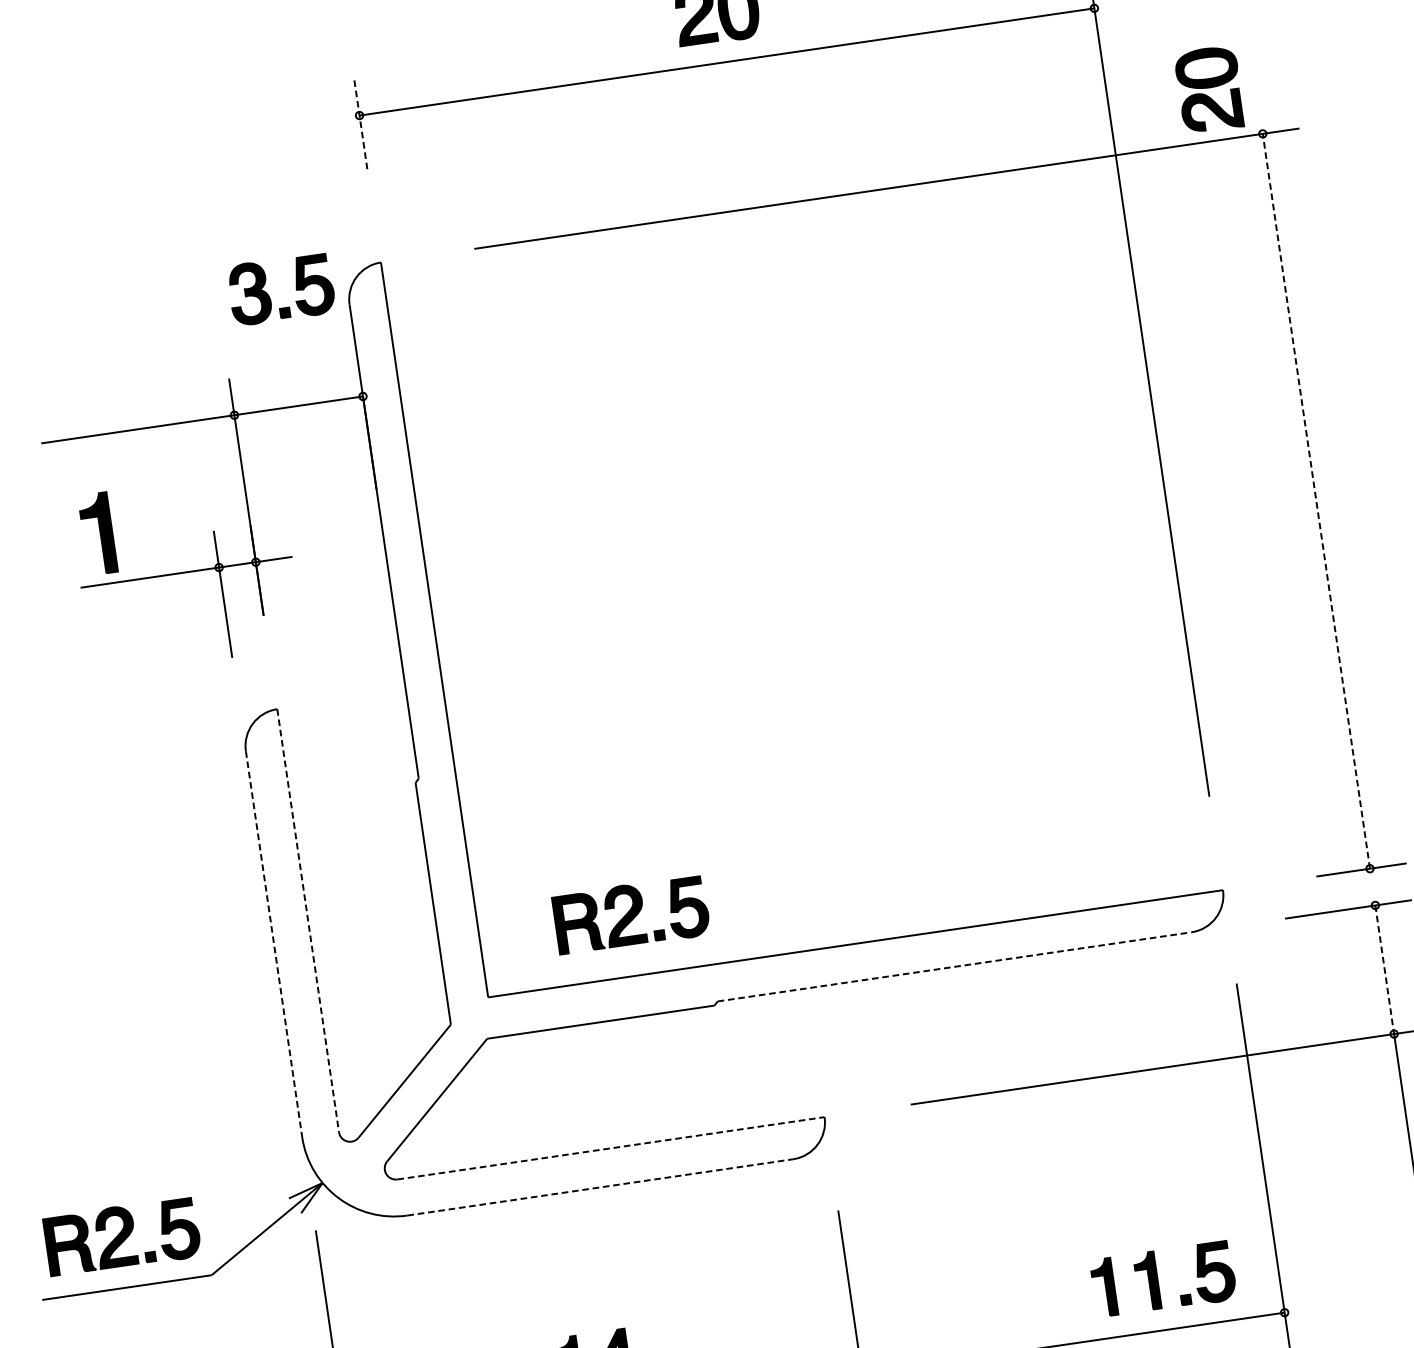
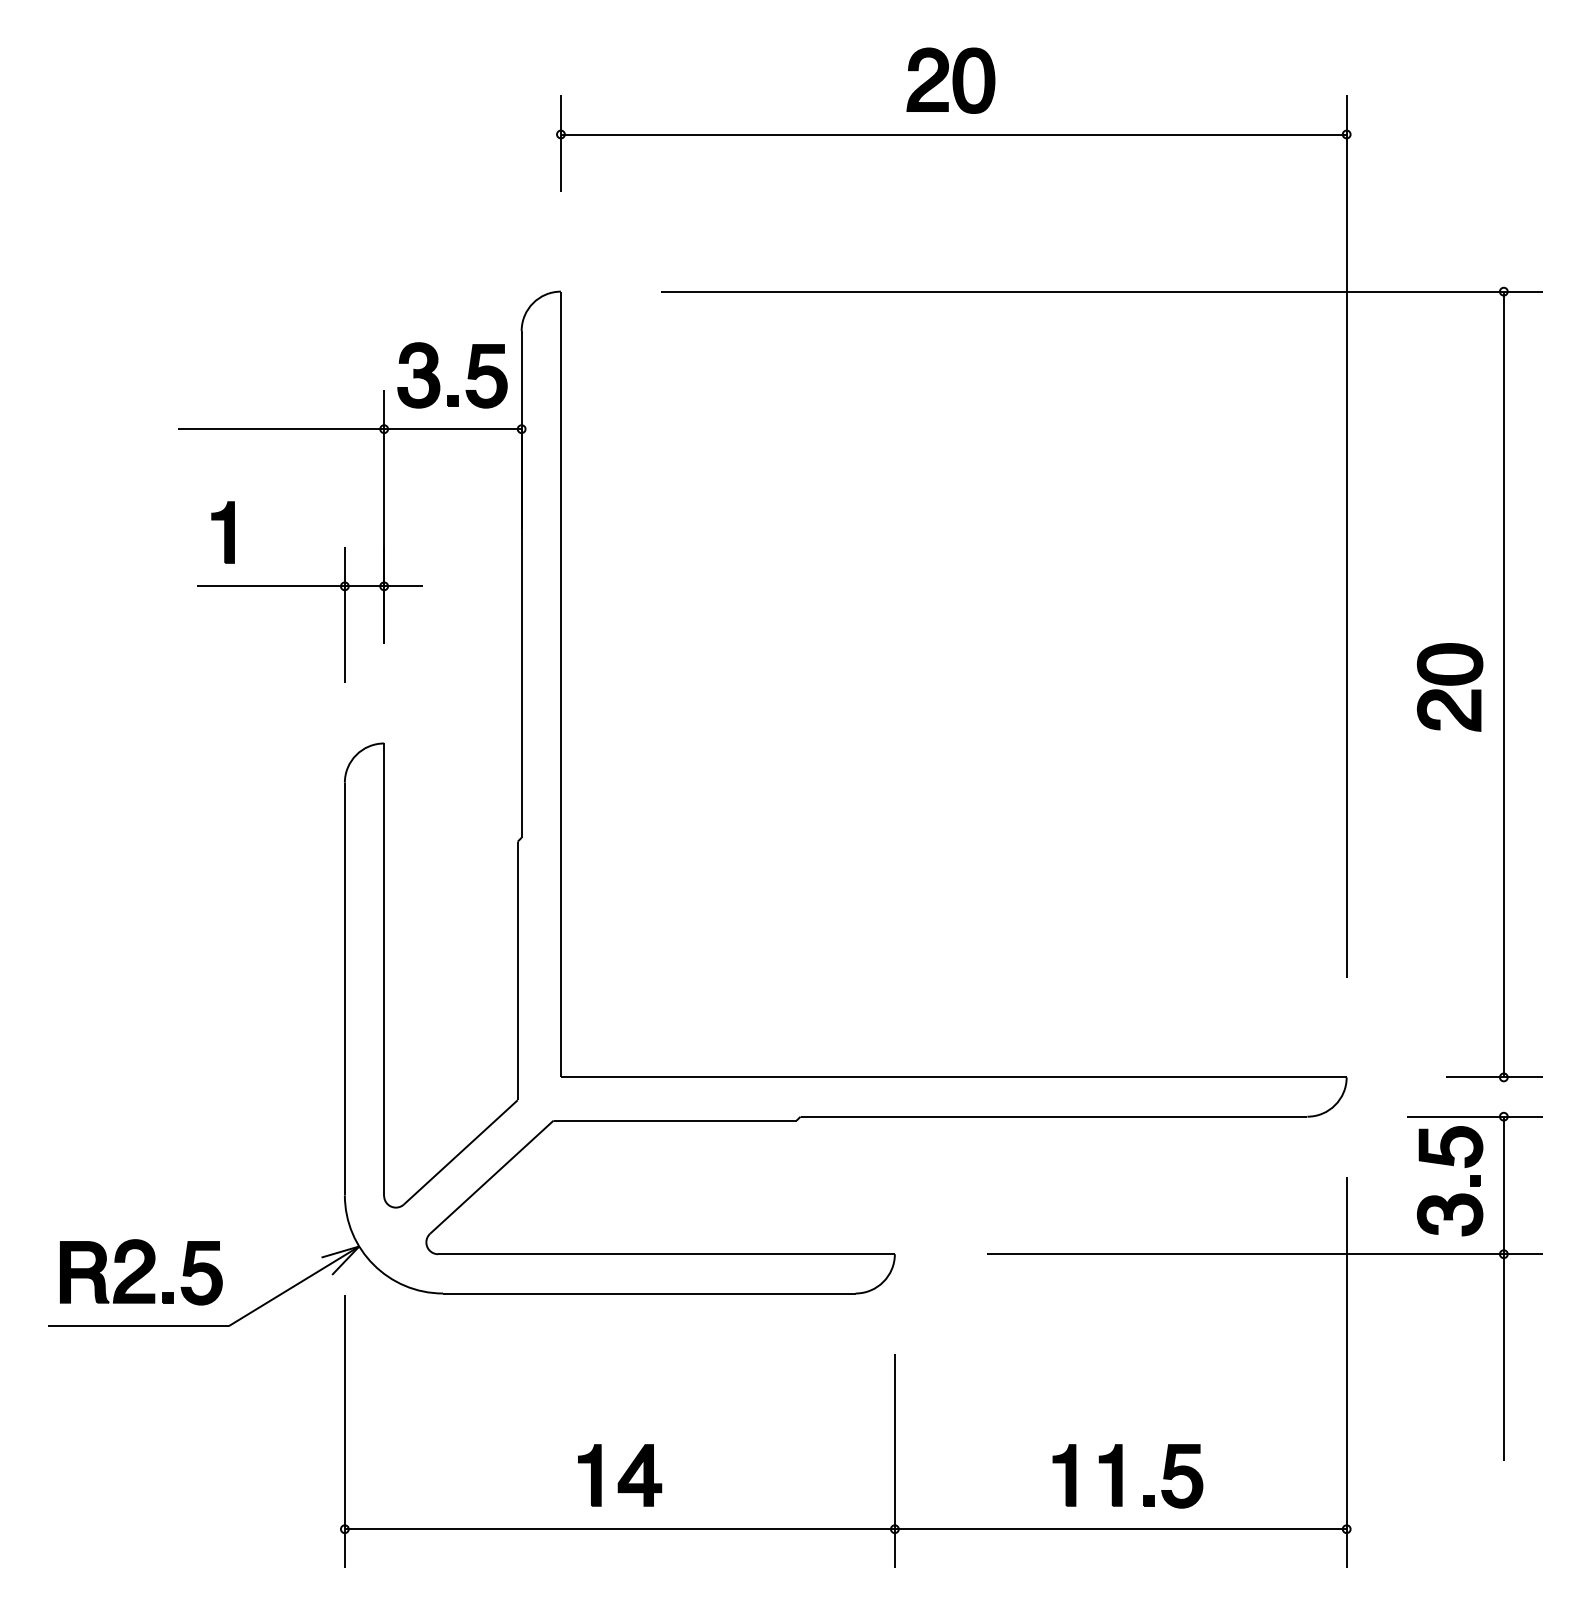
part: (1210, 89) -> (1450, 687), moved
line: (360, 124) -> (560, 143), dashed -> solid
part: (269, 296) -> (439, 381), moved
line: (1316, 501) -> (1503, 684), dashed -> solid
part: (97, 533) -> (222, 532), size x0.71
part: (631, 915) -> (723, 1013), removed
line: (308, 921) -> (384, 970), dashed -> solid
line: (273, 944) -> (344, 989), dashed -> solid
line: (955, 966) -> (1054, 1116), dashed -> solid
line: (1384, 969) -> (1503, 1185), dashed -> solid
part: (1340, 984) -> (1455, 1194), added
line: (612, 1148) -> (667, 1254), dashed -> solid
line: (600, 1187) -> (649, 1293), dashed -> solid
part: (1163, 1280) -> (1127, 1476), moved

